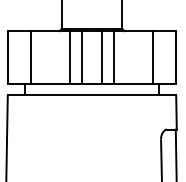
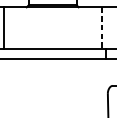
line: (69, 57) -> (34, 28), removed
line: (82, 57) -> (45, 28), removed
line: (101, 57) -> (60, 28), removed
line: (114, 57) -> (70, 28), removed
line: (153, 57) -> (101, 28), solid -> dashed

